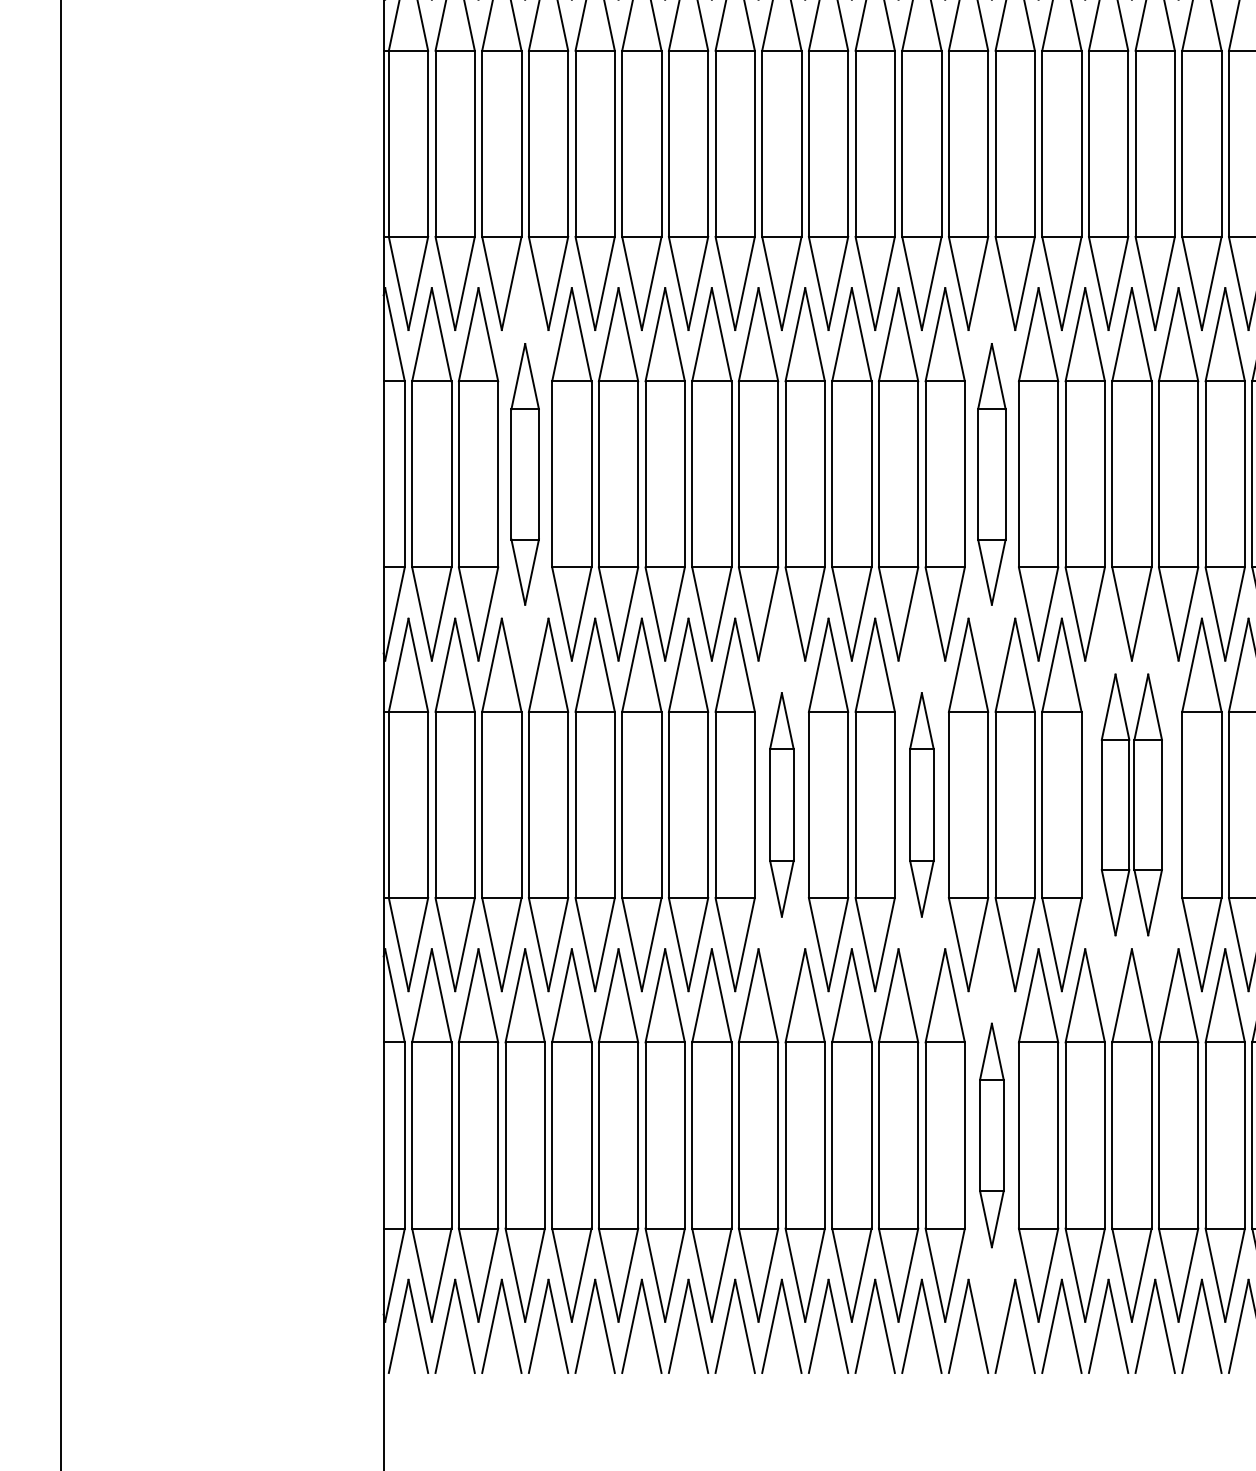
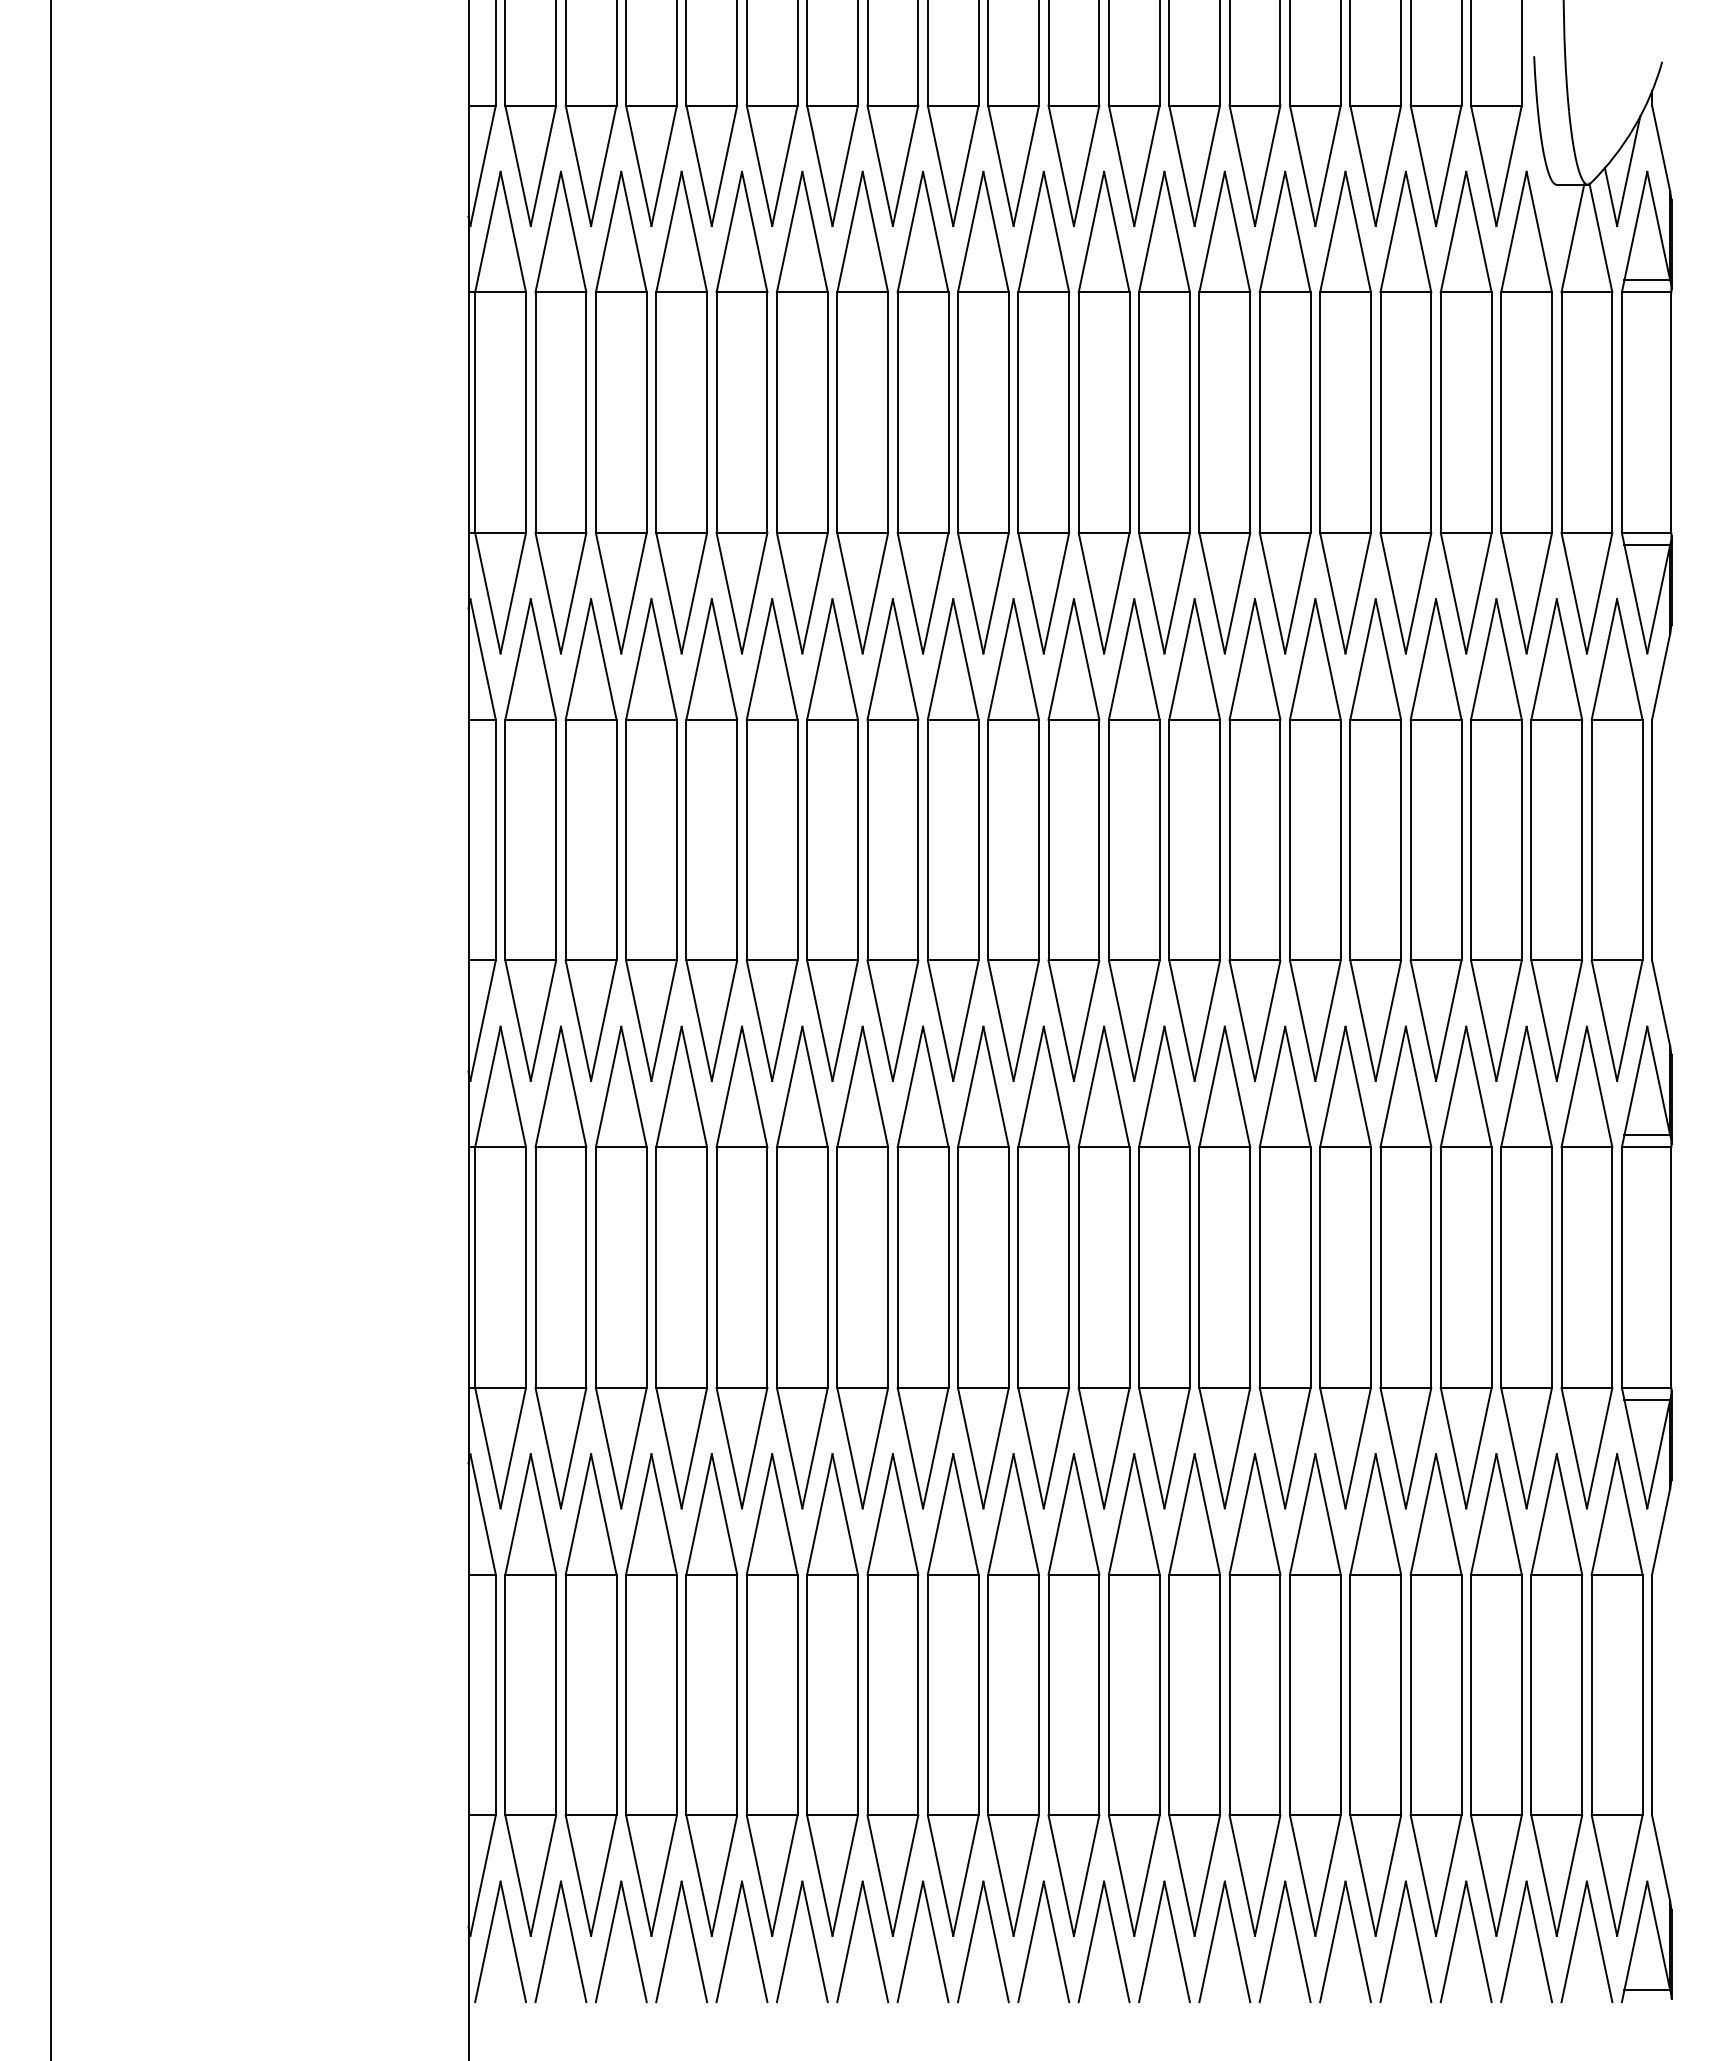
part: (525, 473) -> (651, 839), size x1.43
part: (991, 473) -> (1254, 839), size x1.43
part: (781, 804) -> (983, 1267), size x1.67
part: (921, 804) -> (1164, 1267), size x1.67
part: (1131, 804) -> (1435, 1267), size x1.43
part: (991, 1135) -> (1254, 1694), size x1.67

